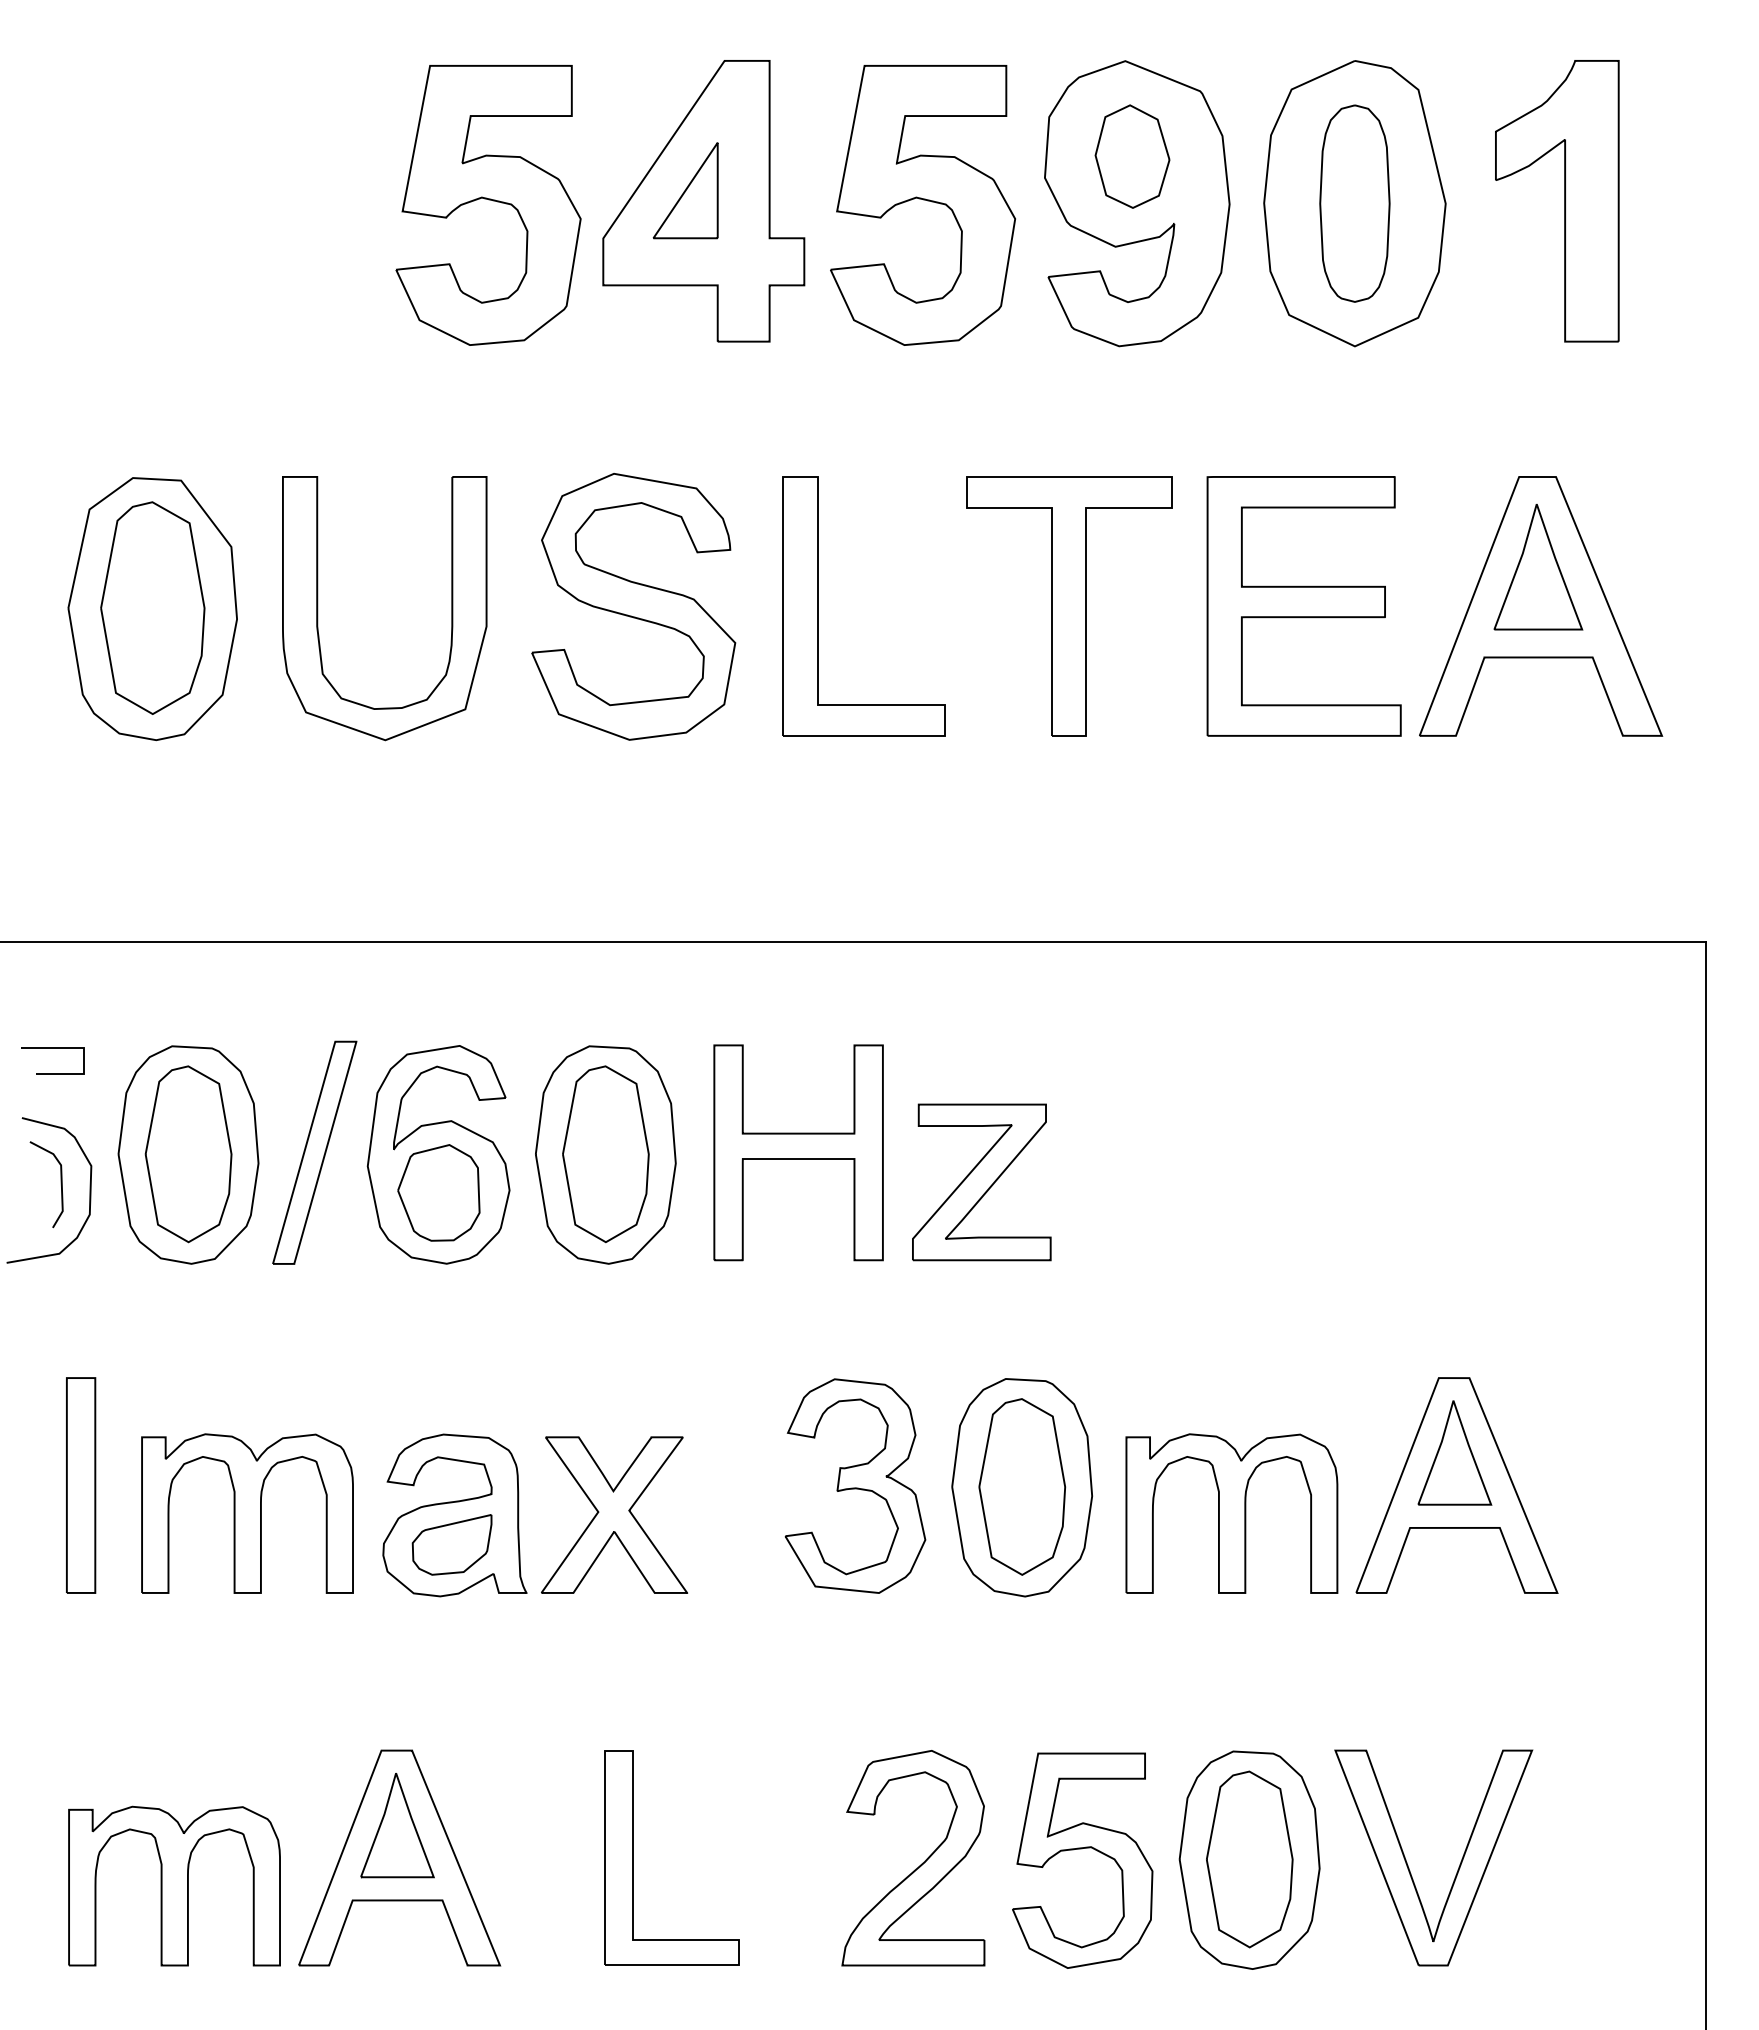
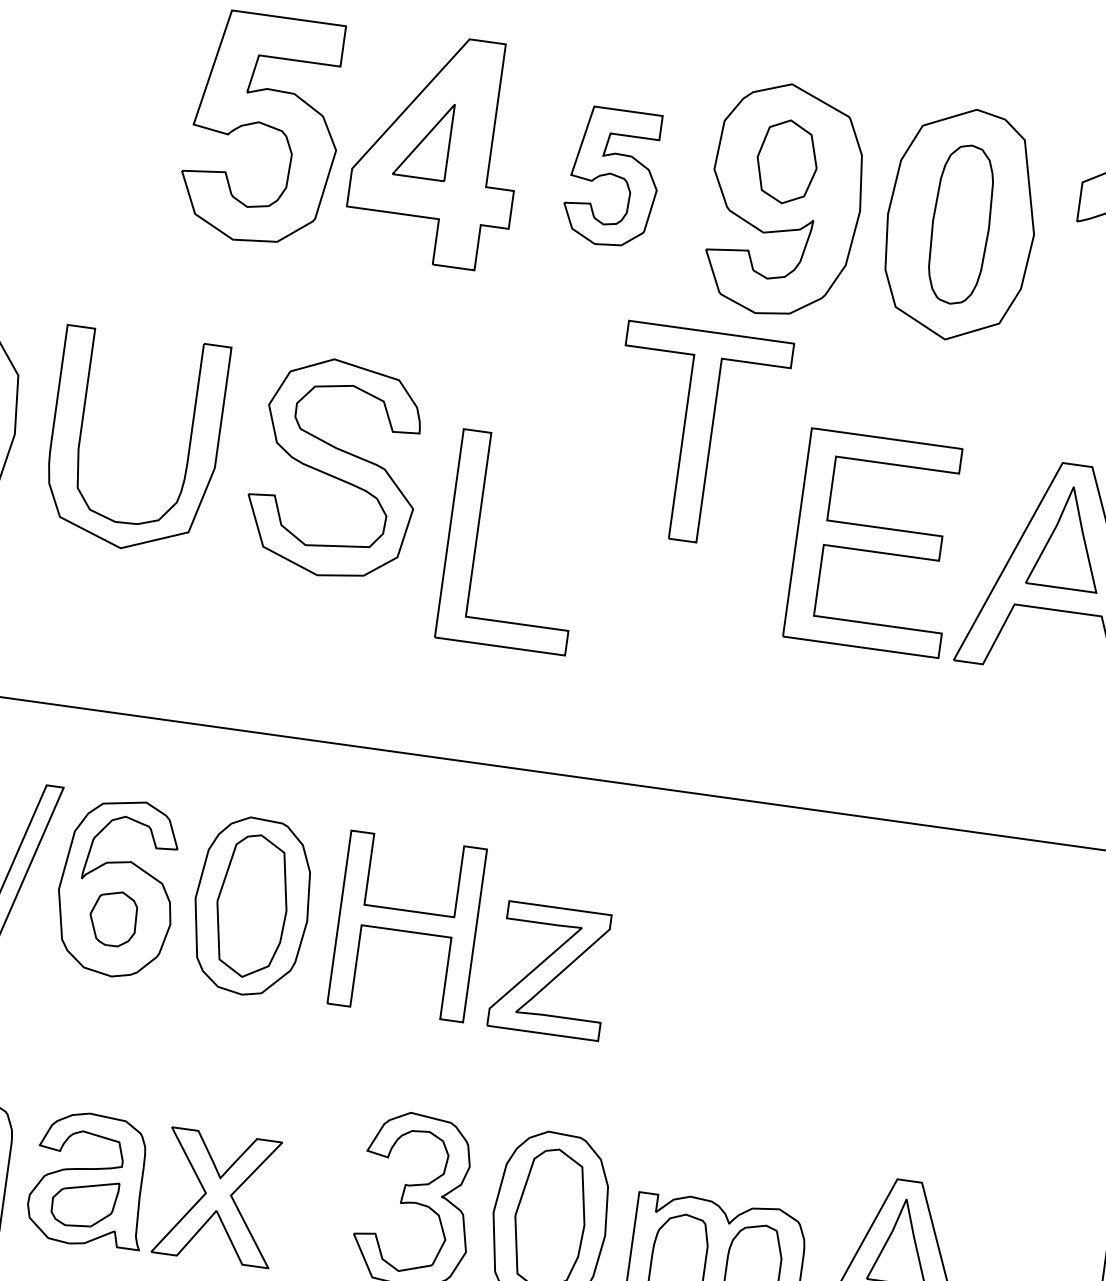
part: (922, 205) -> (612, 177), size x0.6
part: (818, 606) -> (477, 537), moved
part: (1069, 606) -> (697, 436), moved
part: (438, 1192) -> (112, 918), size x0.7

